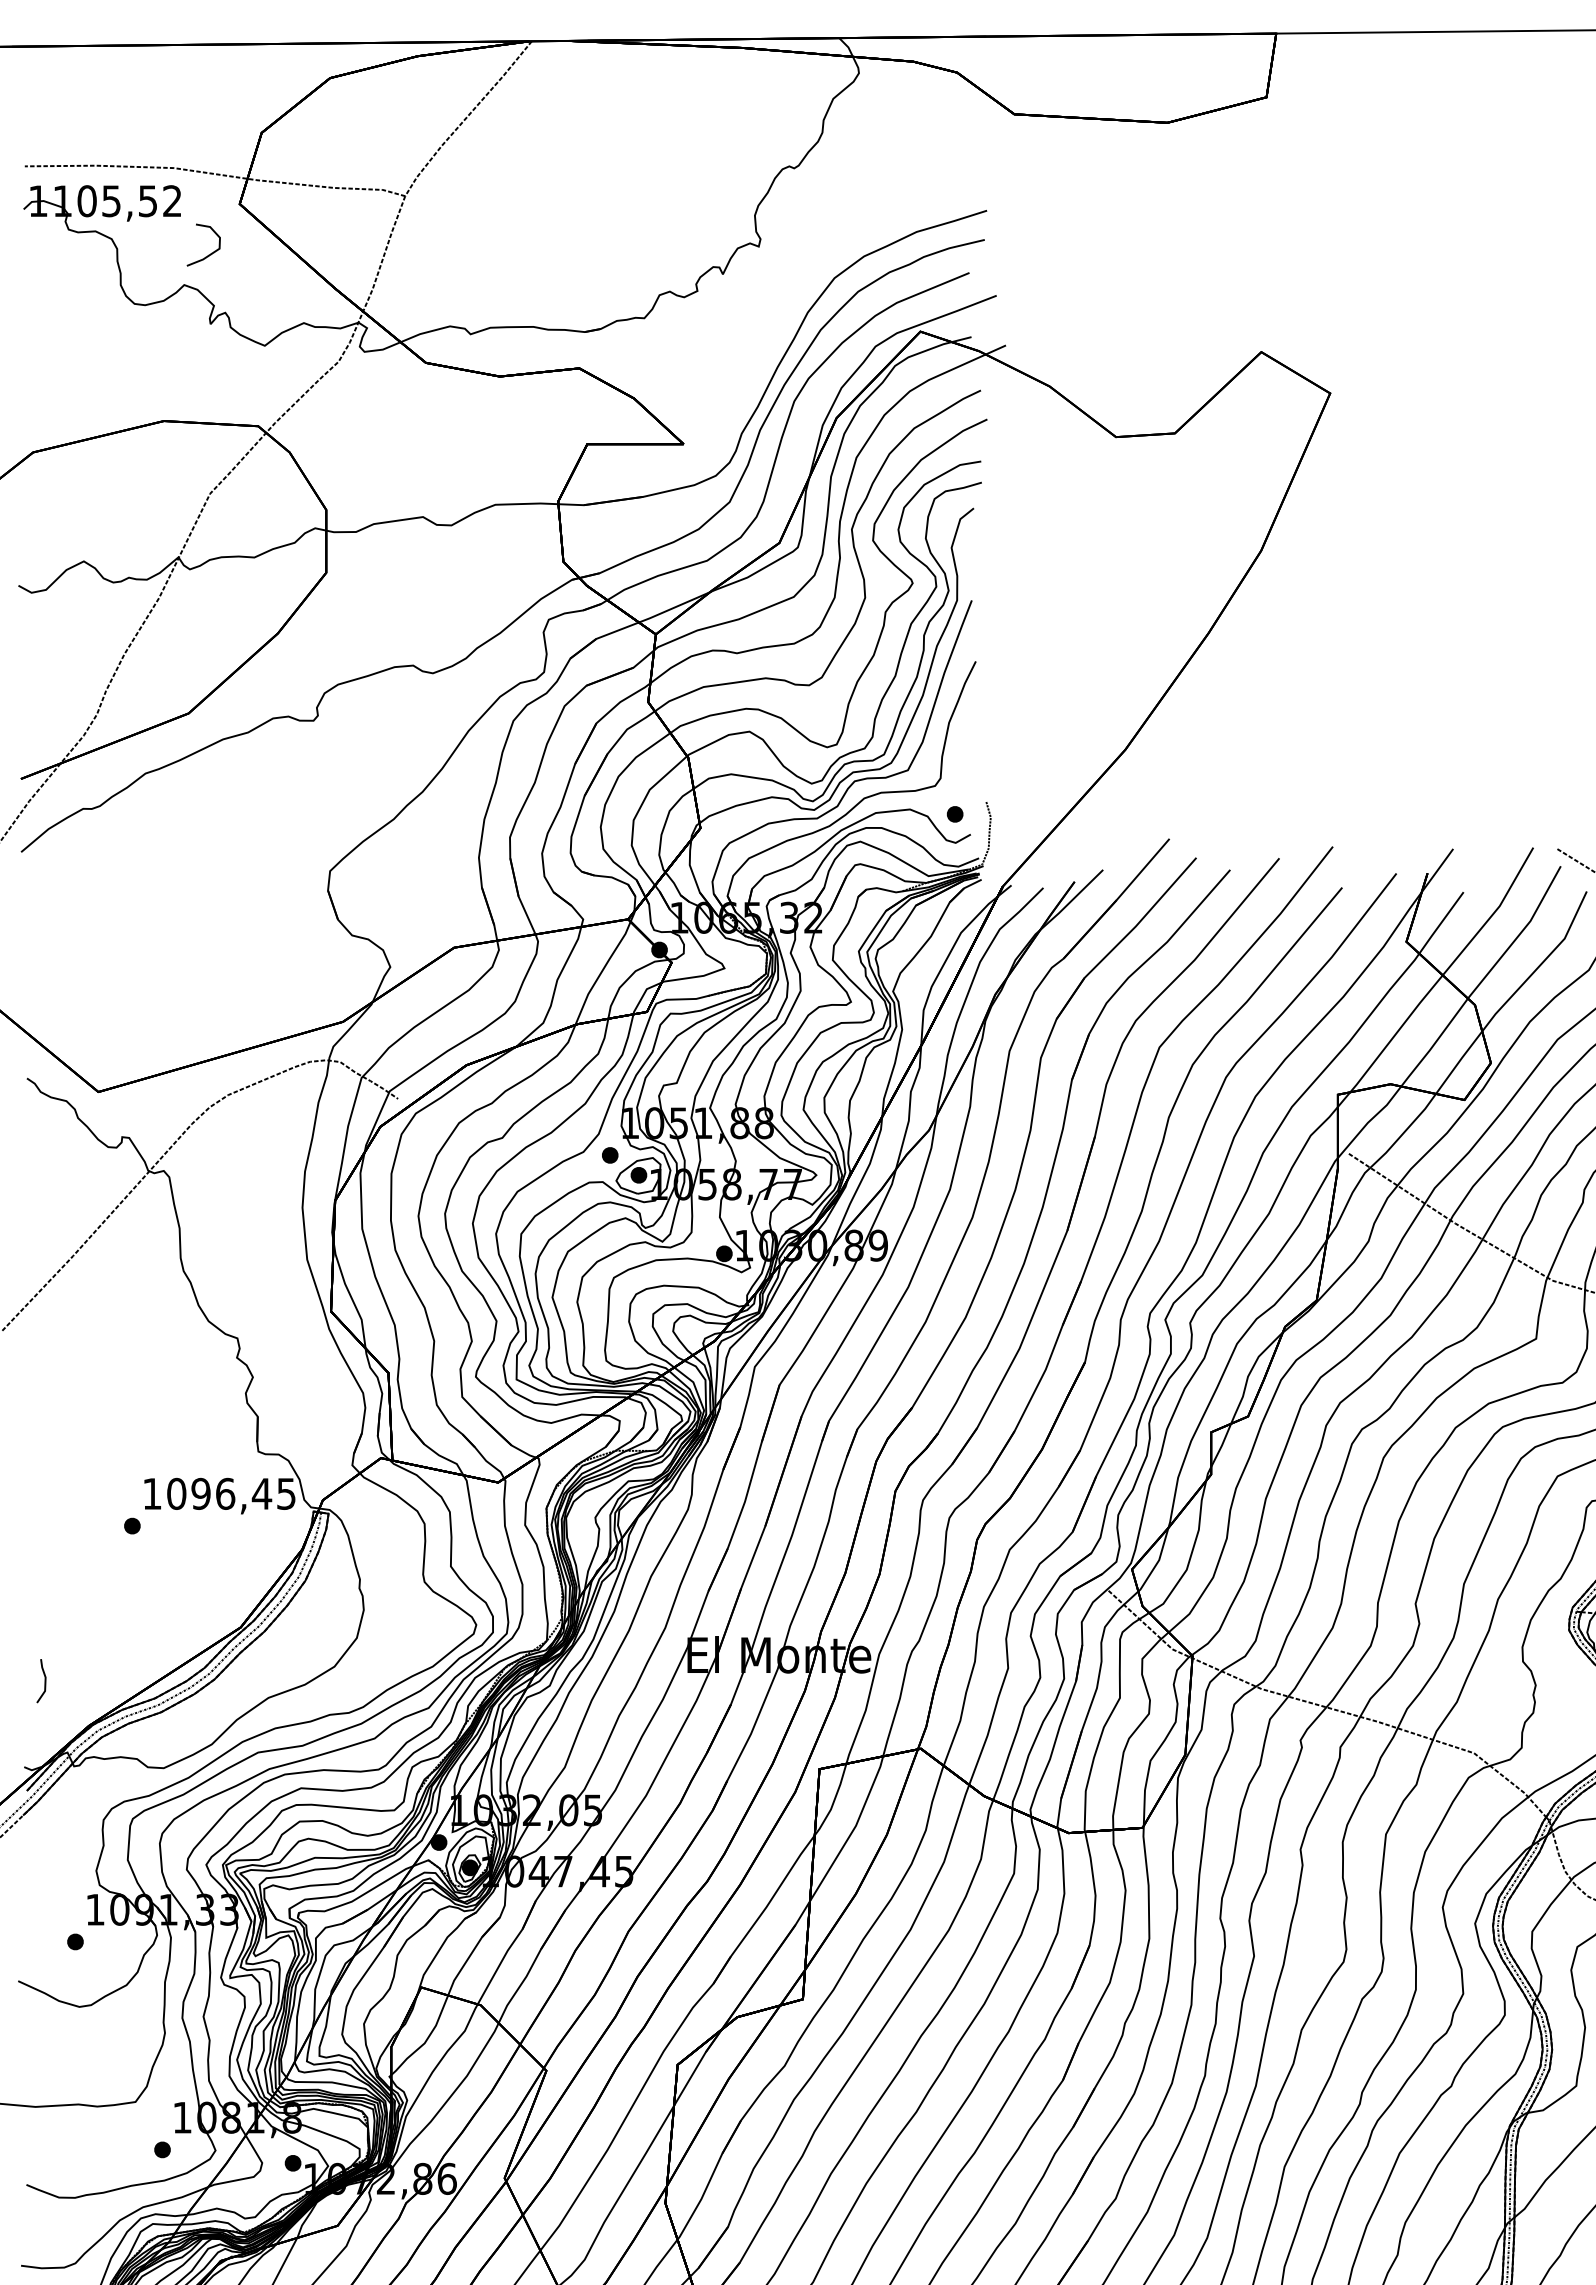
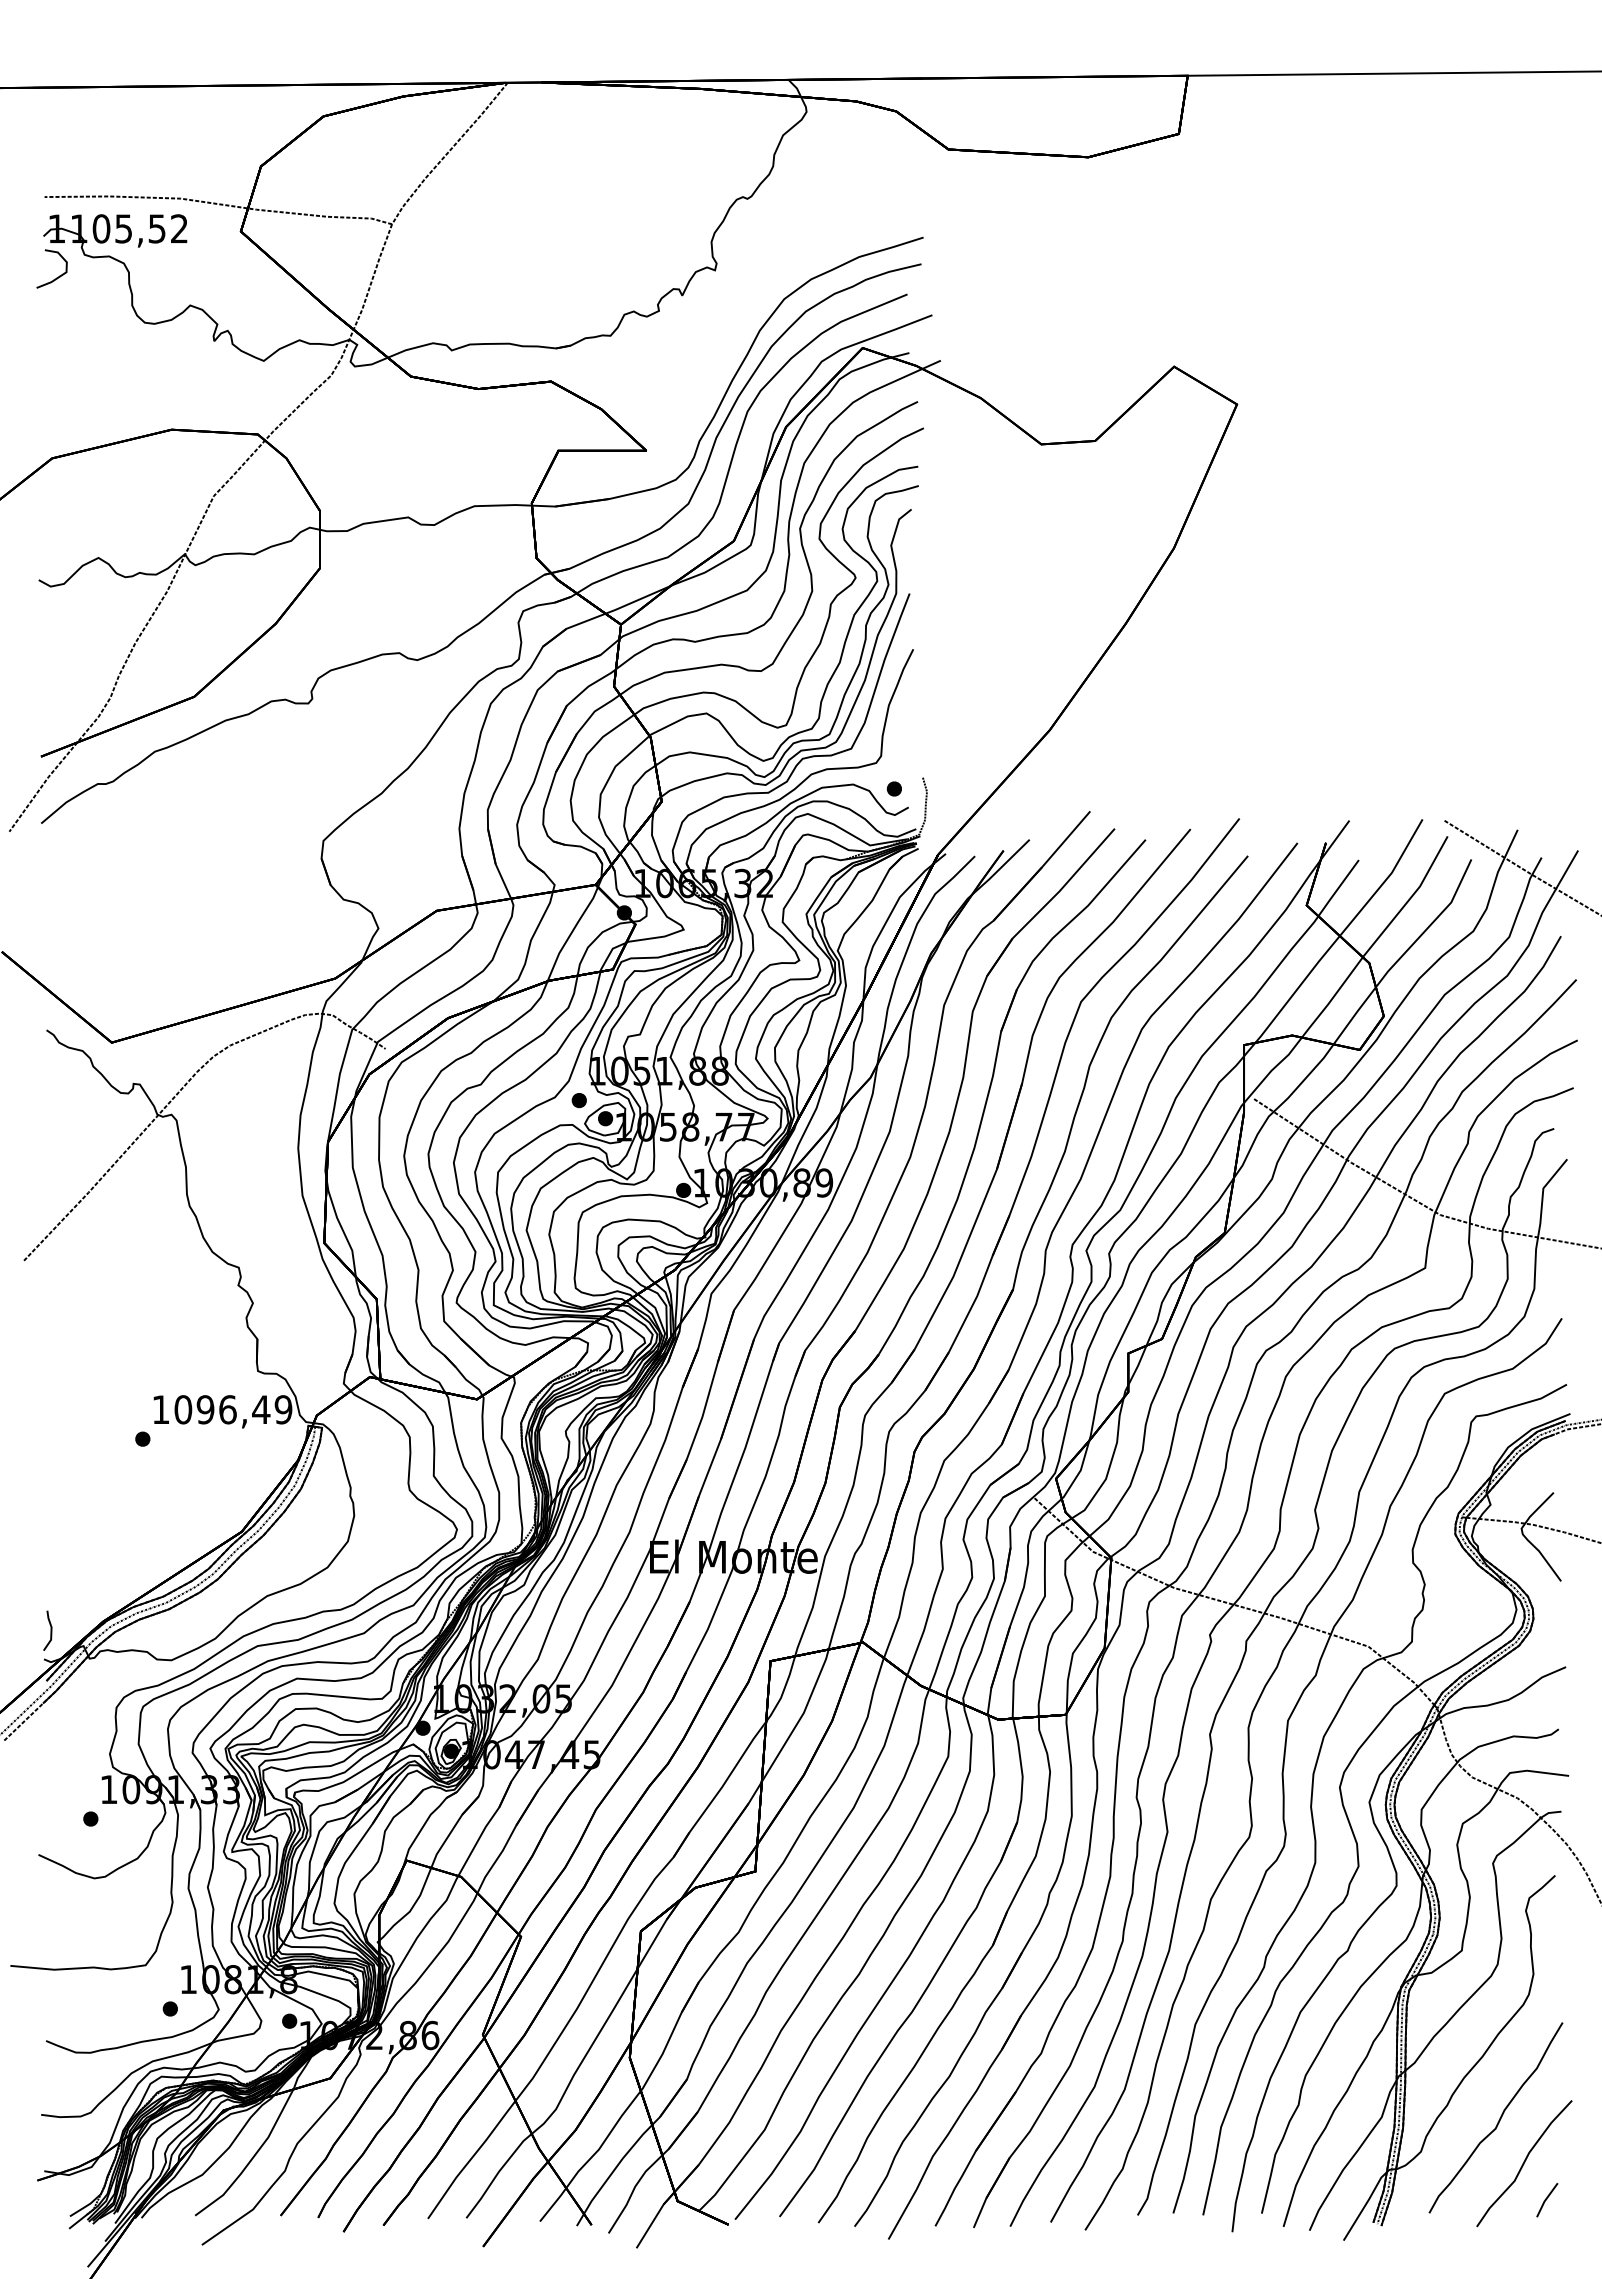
curve: (208, 254) -> (56, 277), moved
text: (286, 1493) -> (283, 1409), 1096,45 -> 1096,49
line: (44, 1680) -> (50, 1630), moved

